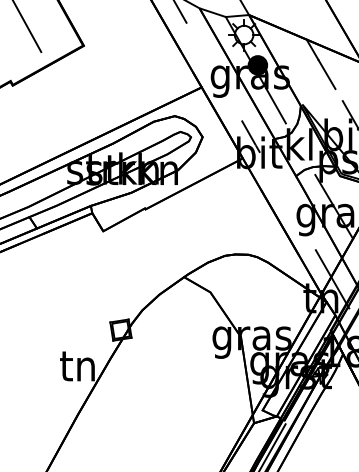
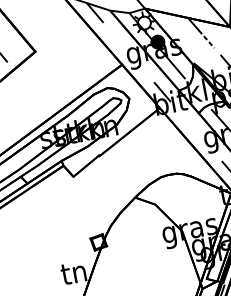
line: (326, 74) -> (206, 39), solid -> dashed

